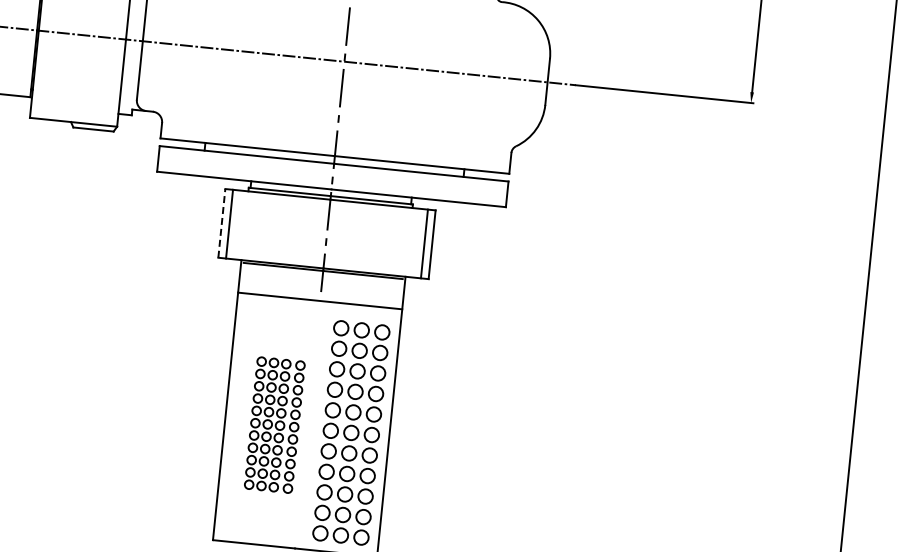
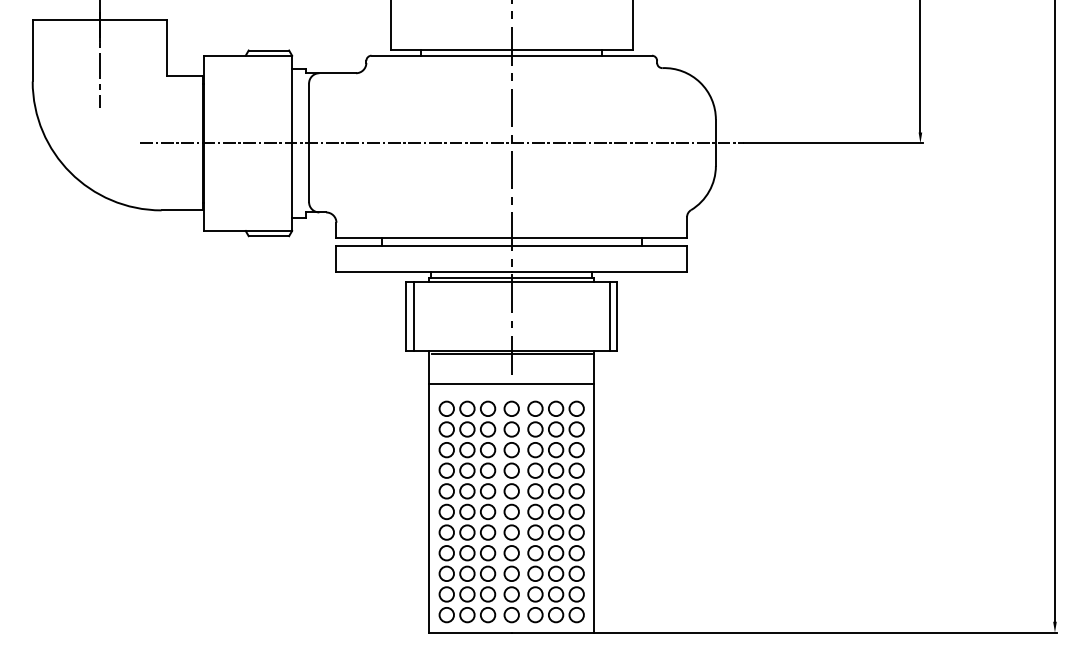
line: (222, 223) -> (406, 316), dashed -> solid
part: (274, 424) -> (478, 511), size x1.67

